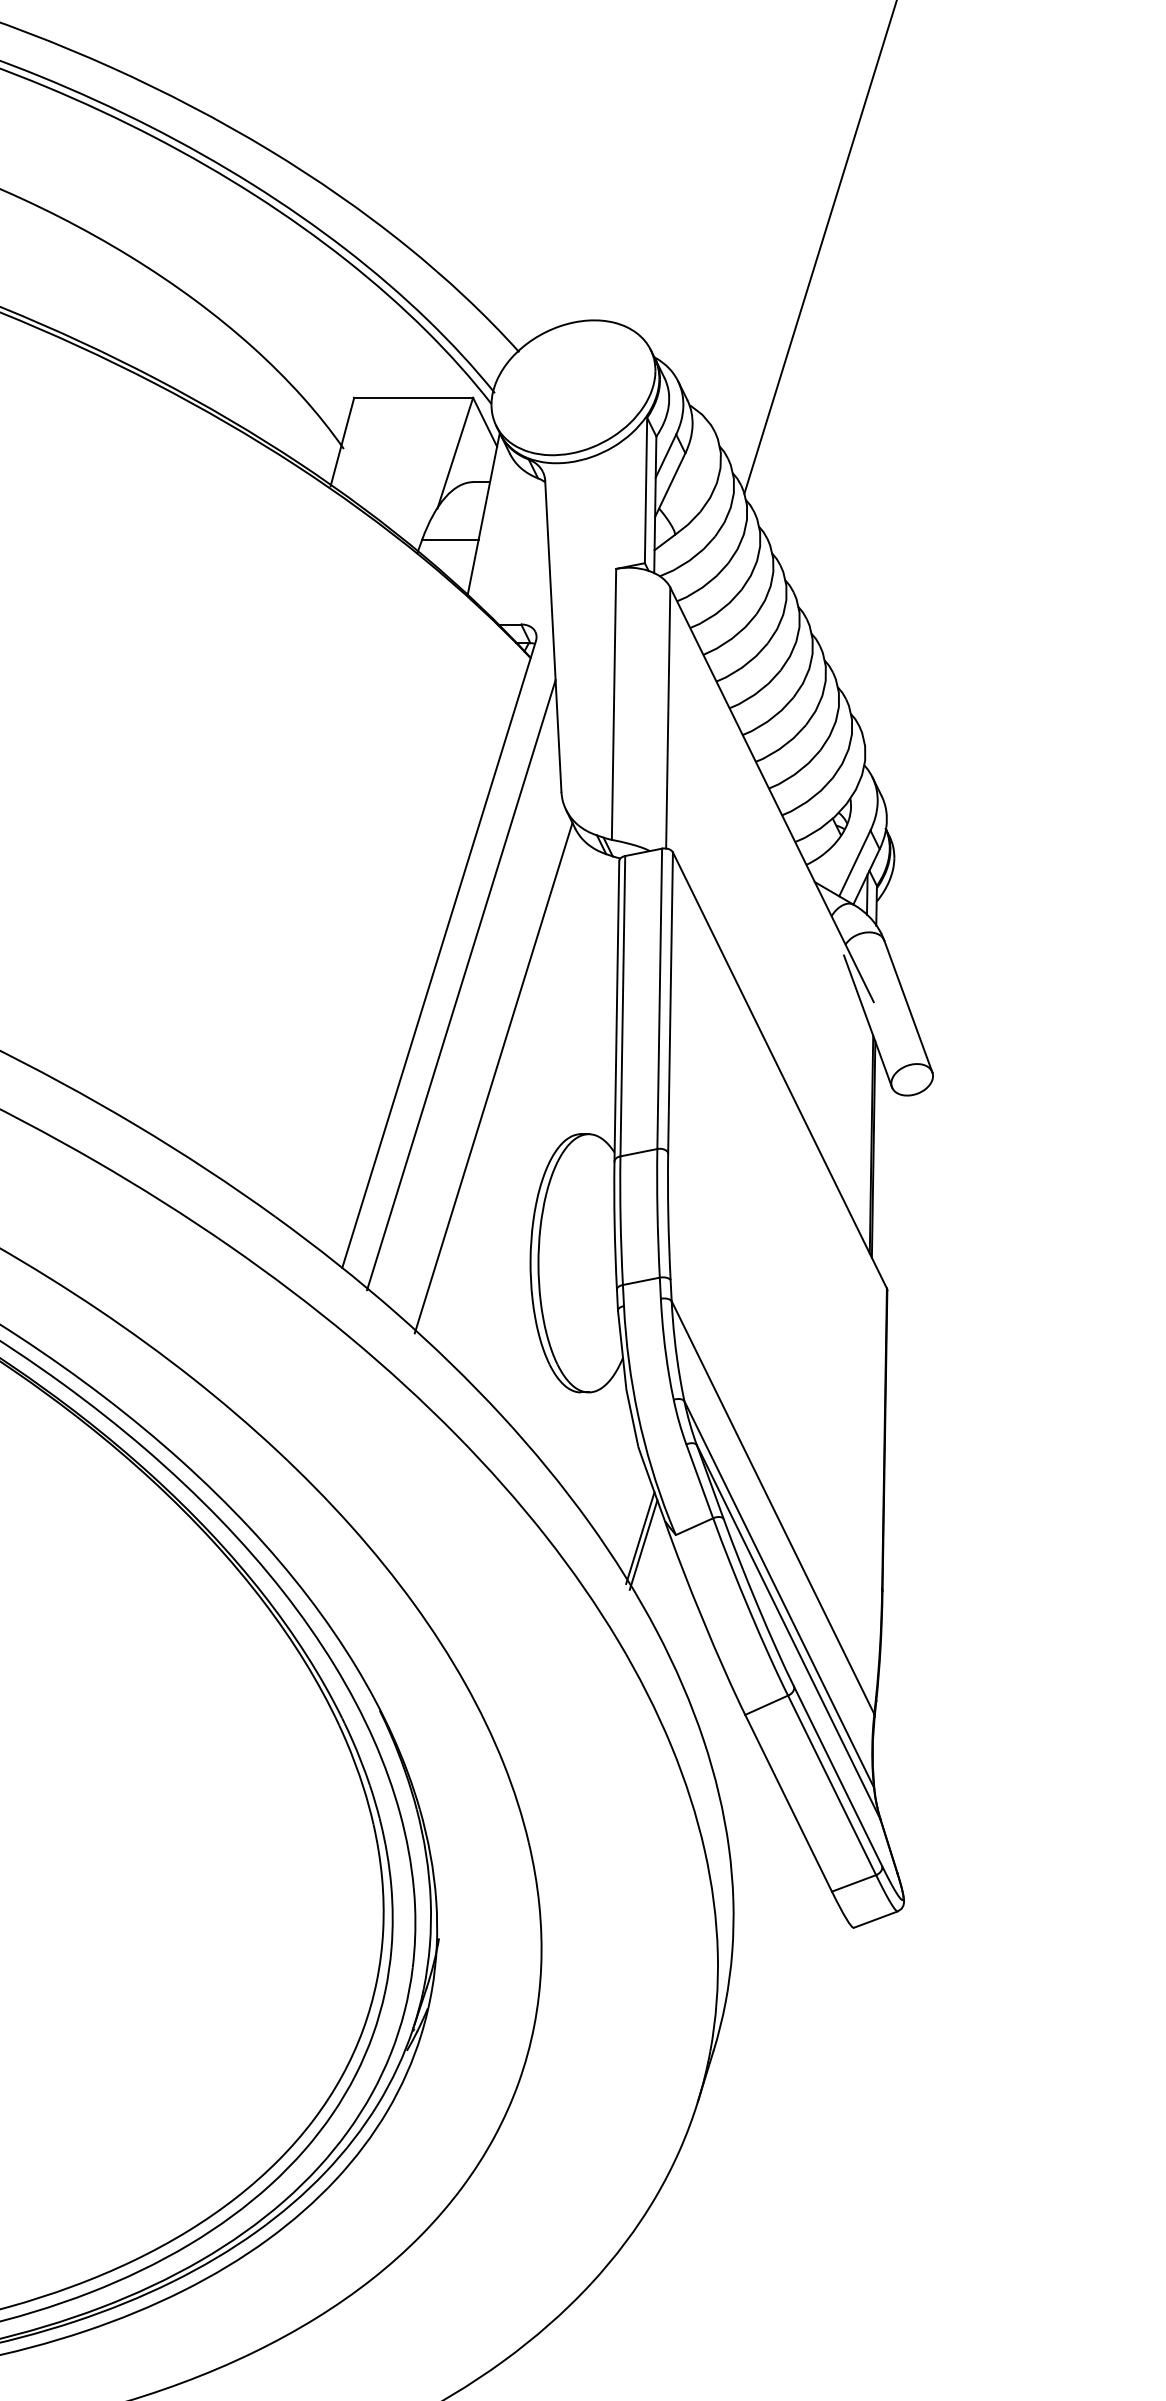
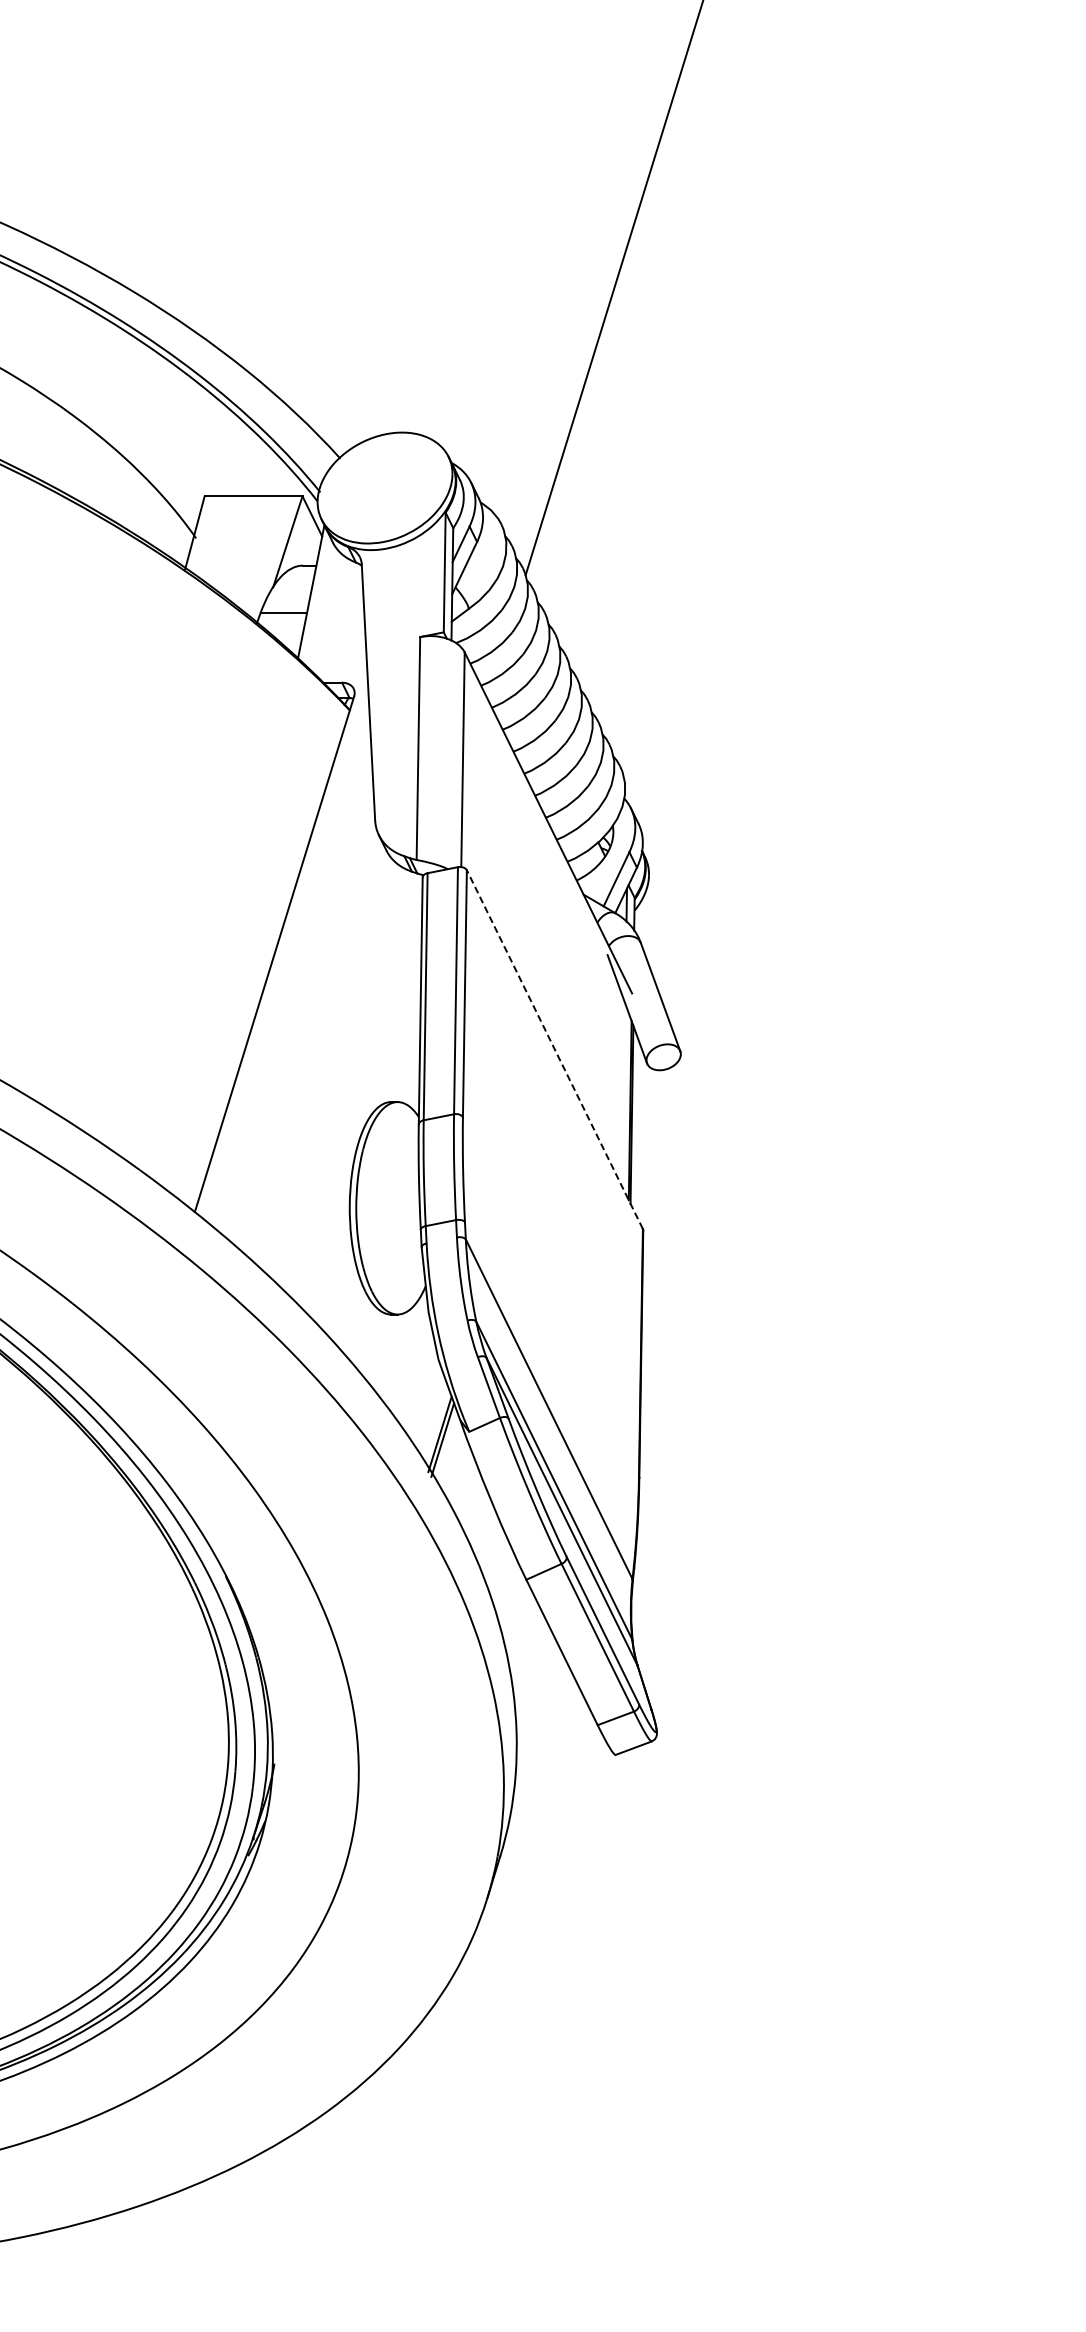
line: (460, 985) -> (292, 979), removed
line: (779, 1070) -> (554, 1049), solid -> dashed
line: (493, 1077) -> (319, 1055), removed

